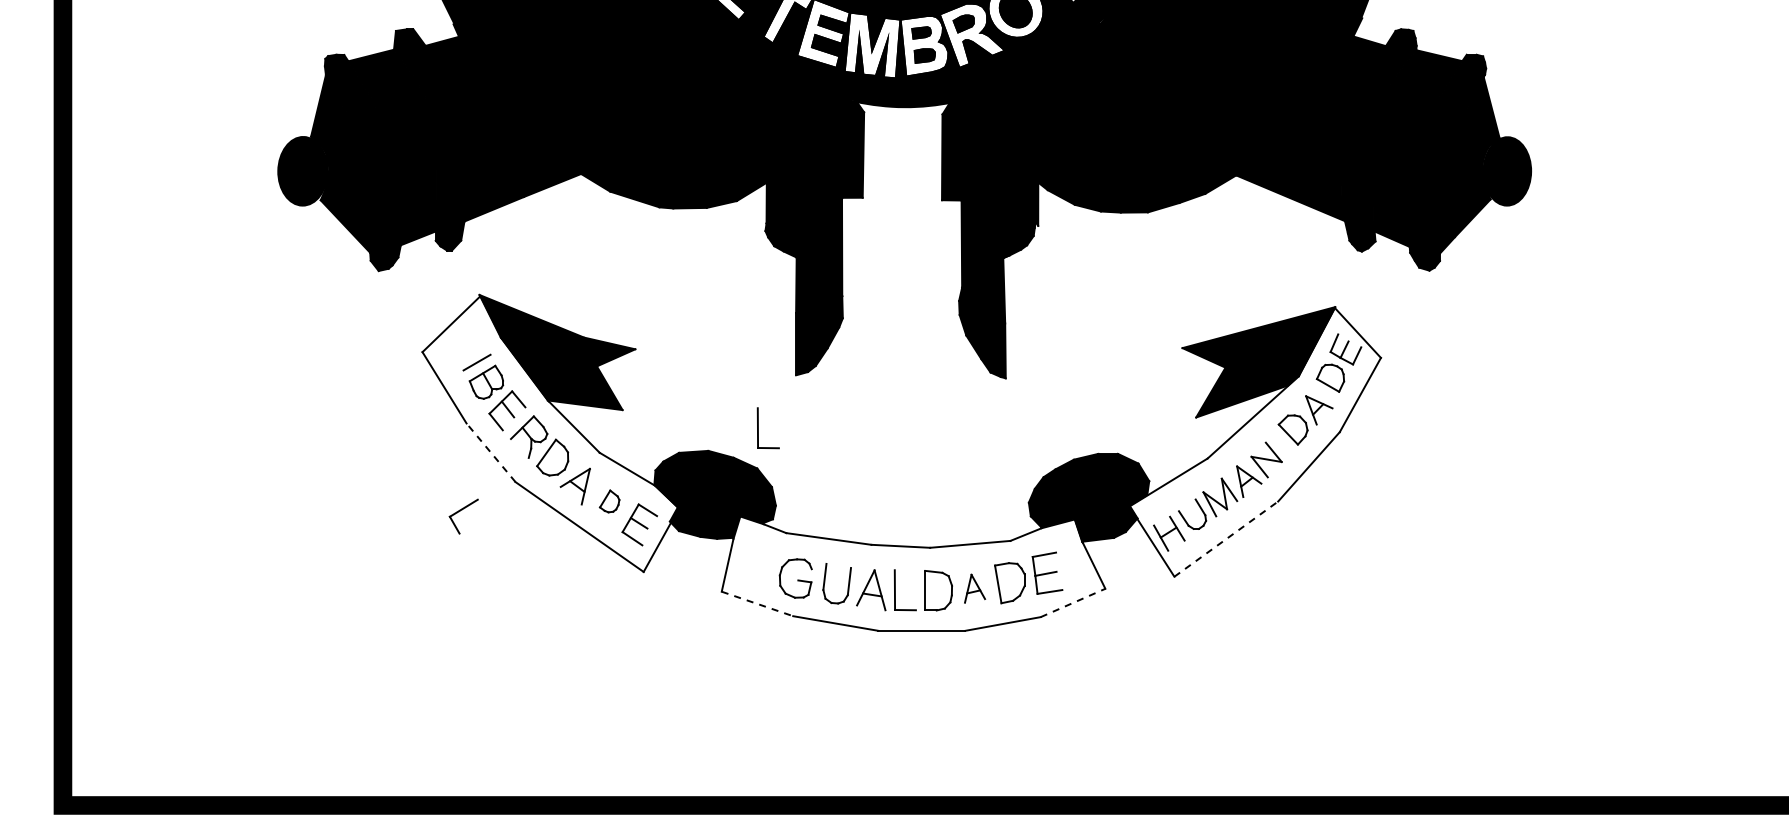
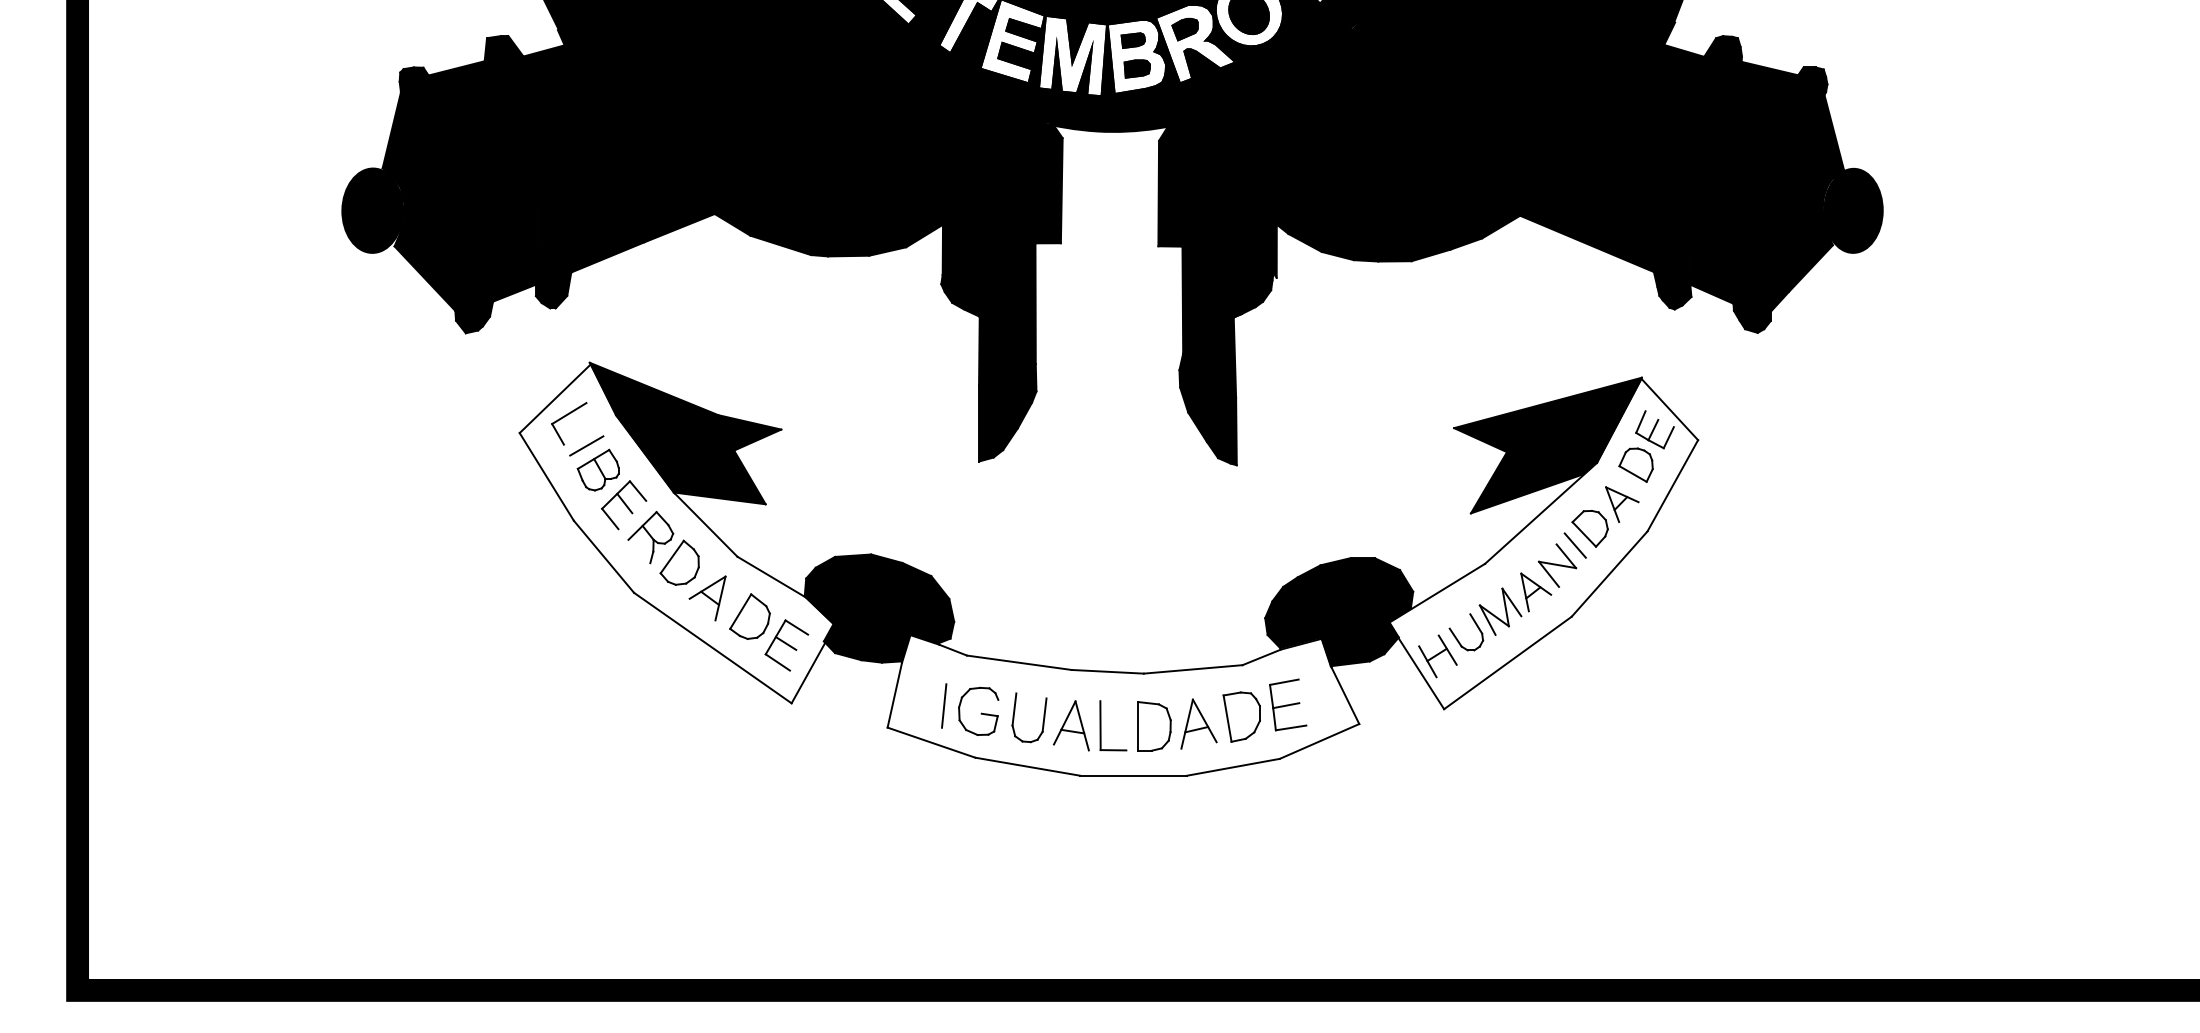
part: (758, 428) -> (932, 526), removed
line: (1280, 443) -> (1574, 545), added
line: (490, 452) -> (603, 556), dashed -> solid
part: (609, 501) -> (749, 616), size x1.67
part: (463, 516) -> (568, 423), moved
line: (1226, 538) -> (1508, 662), dashed -> solid
line: (767, 573) -> (943, 705), added
part: (974, 588) -> (1198, 723), size x1.43
line: (1073, 602) -> (1320, 740), dashed -> solid
line: (757, 603) -> (931, 742), dashed -> solid

